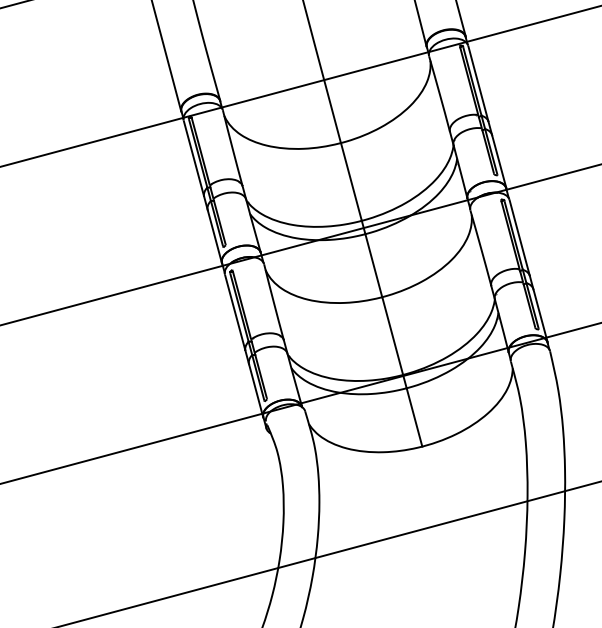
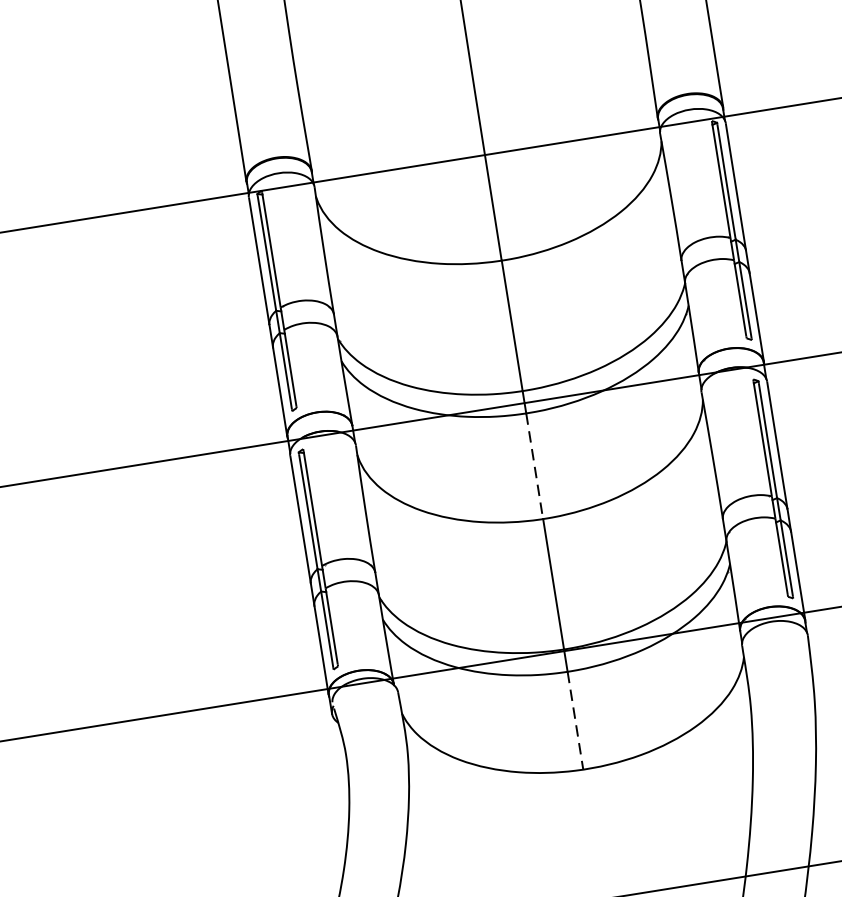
line: (373, 265) -> (534, 465), solid -> dashed
line: (414, 417) -> (575, 720), solid -> dashed

